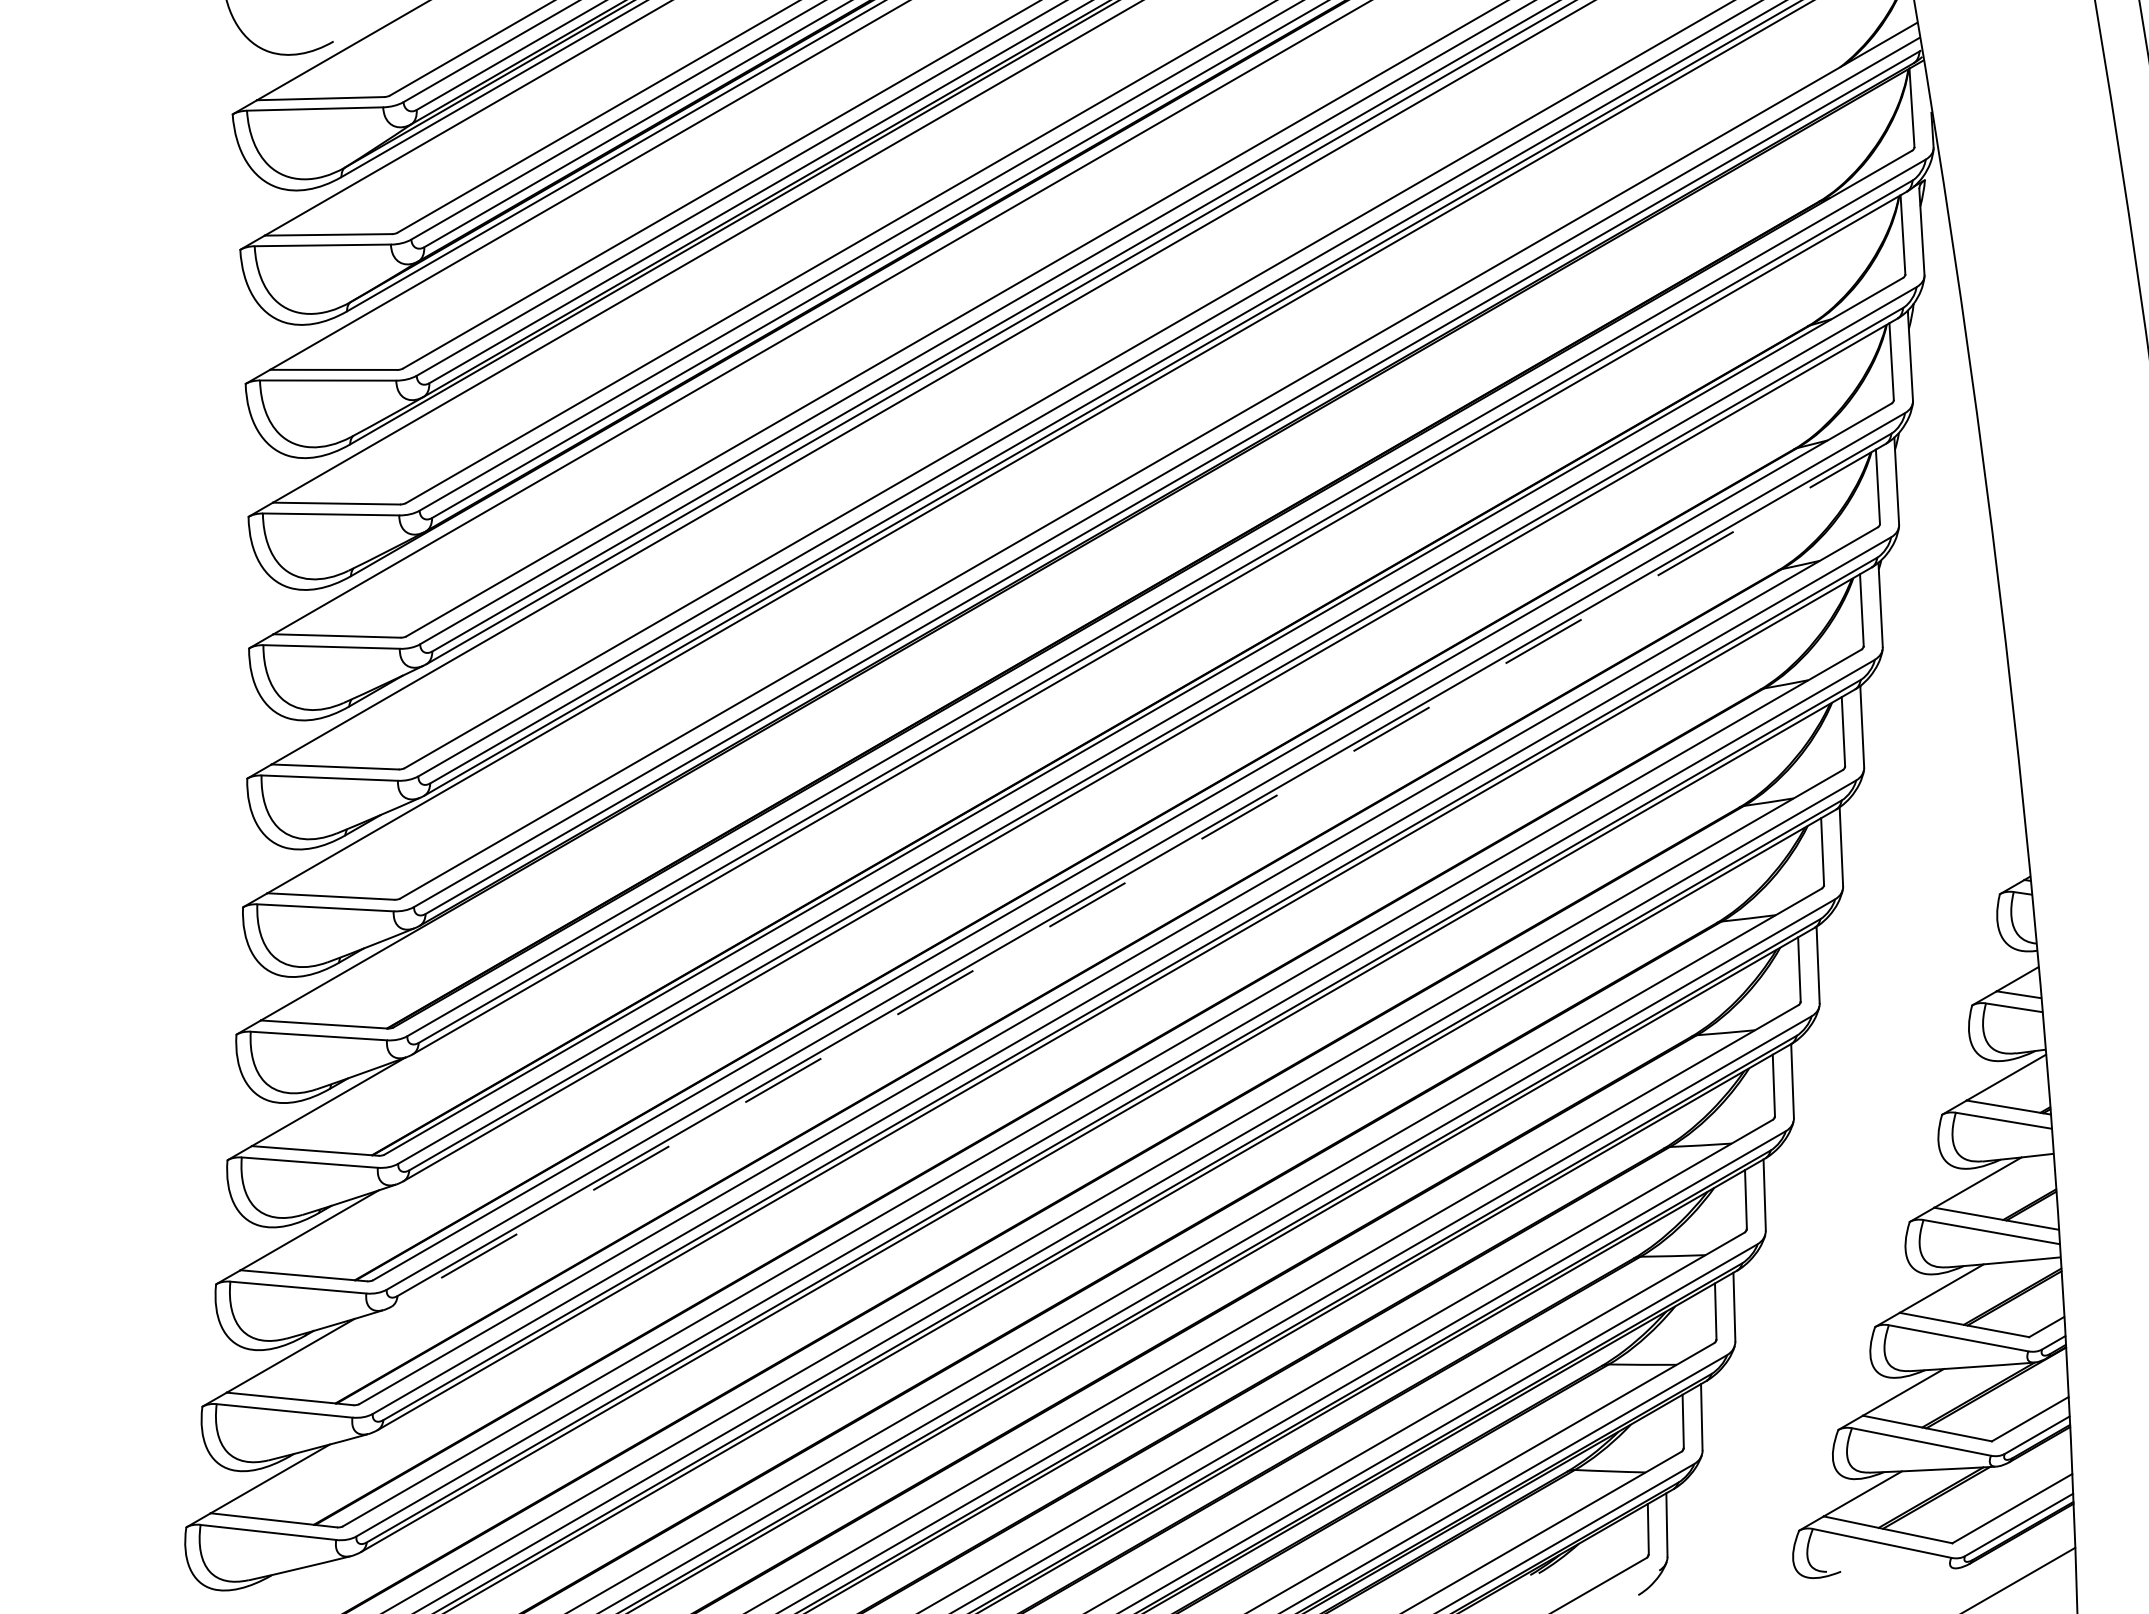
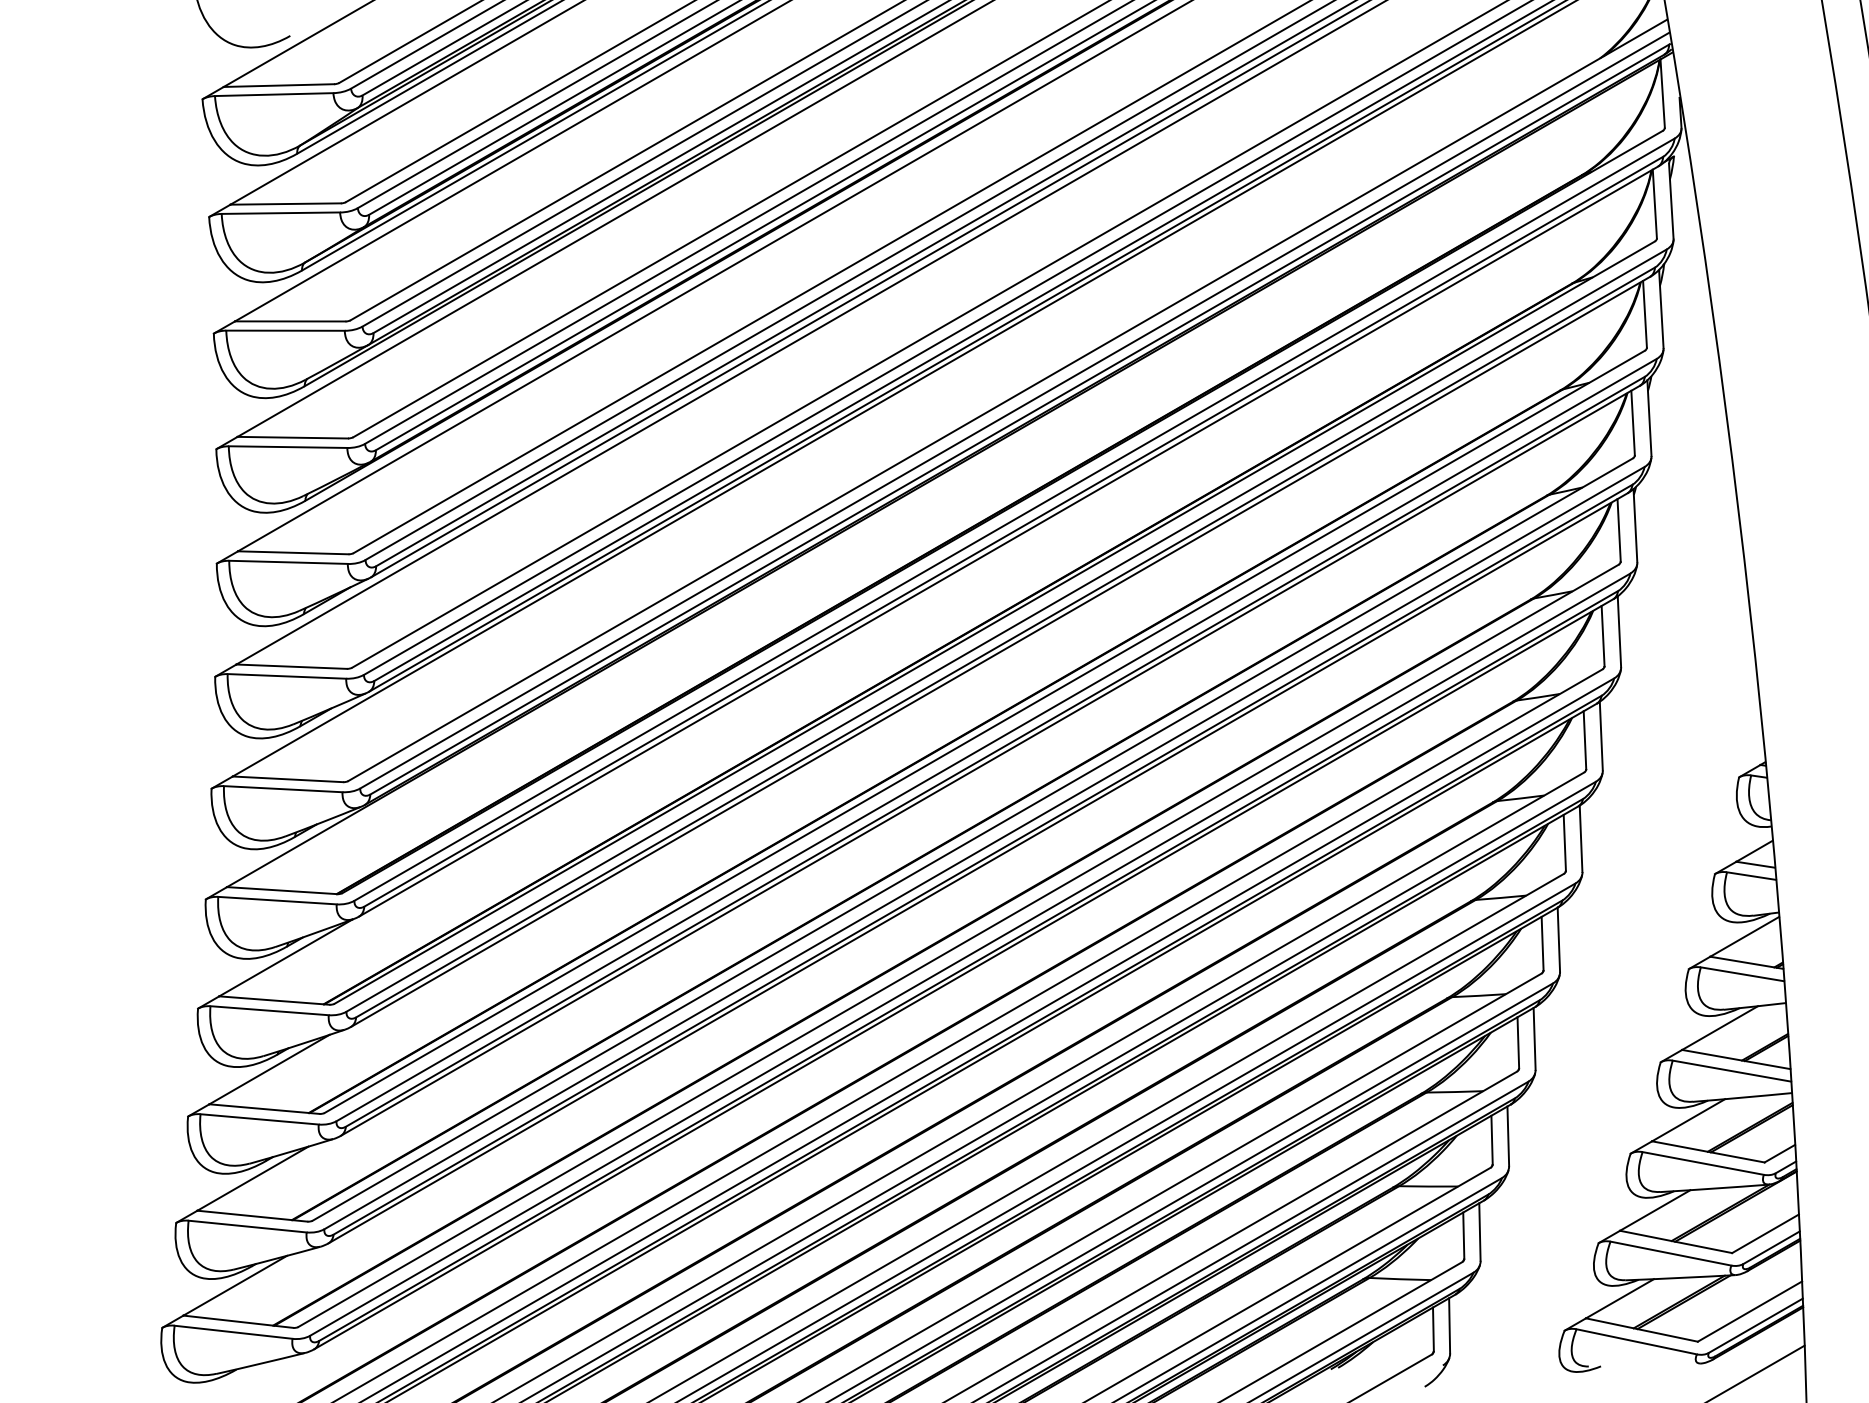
line: (1138, 875) -> (990, 761), dashed -> solid

